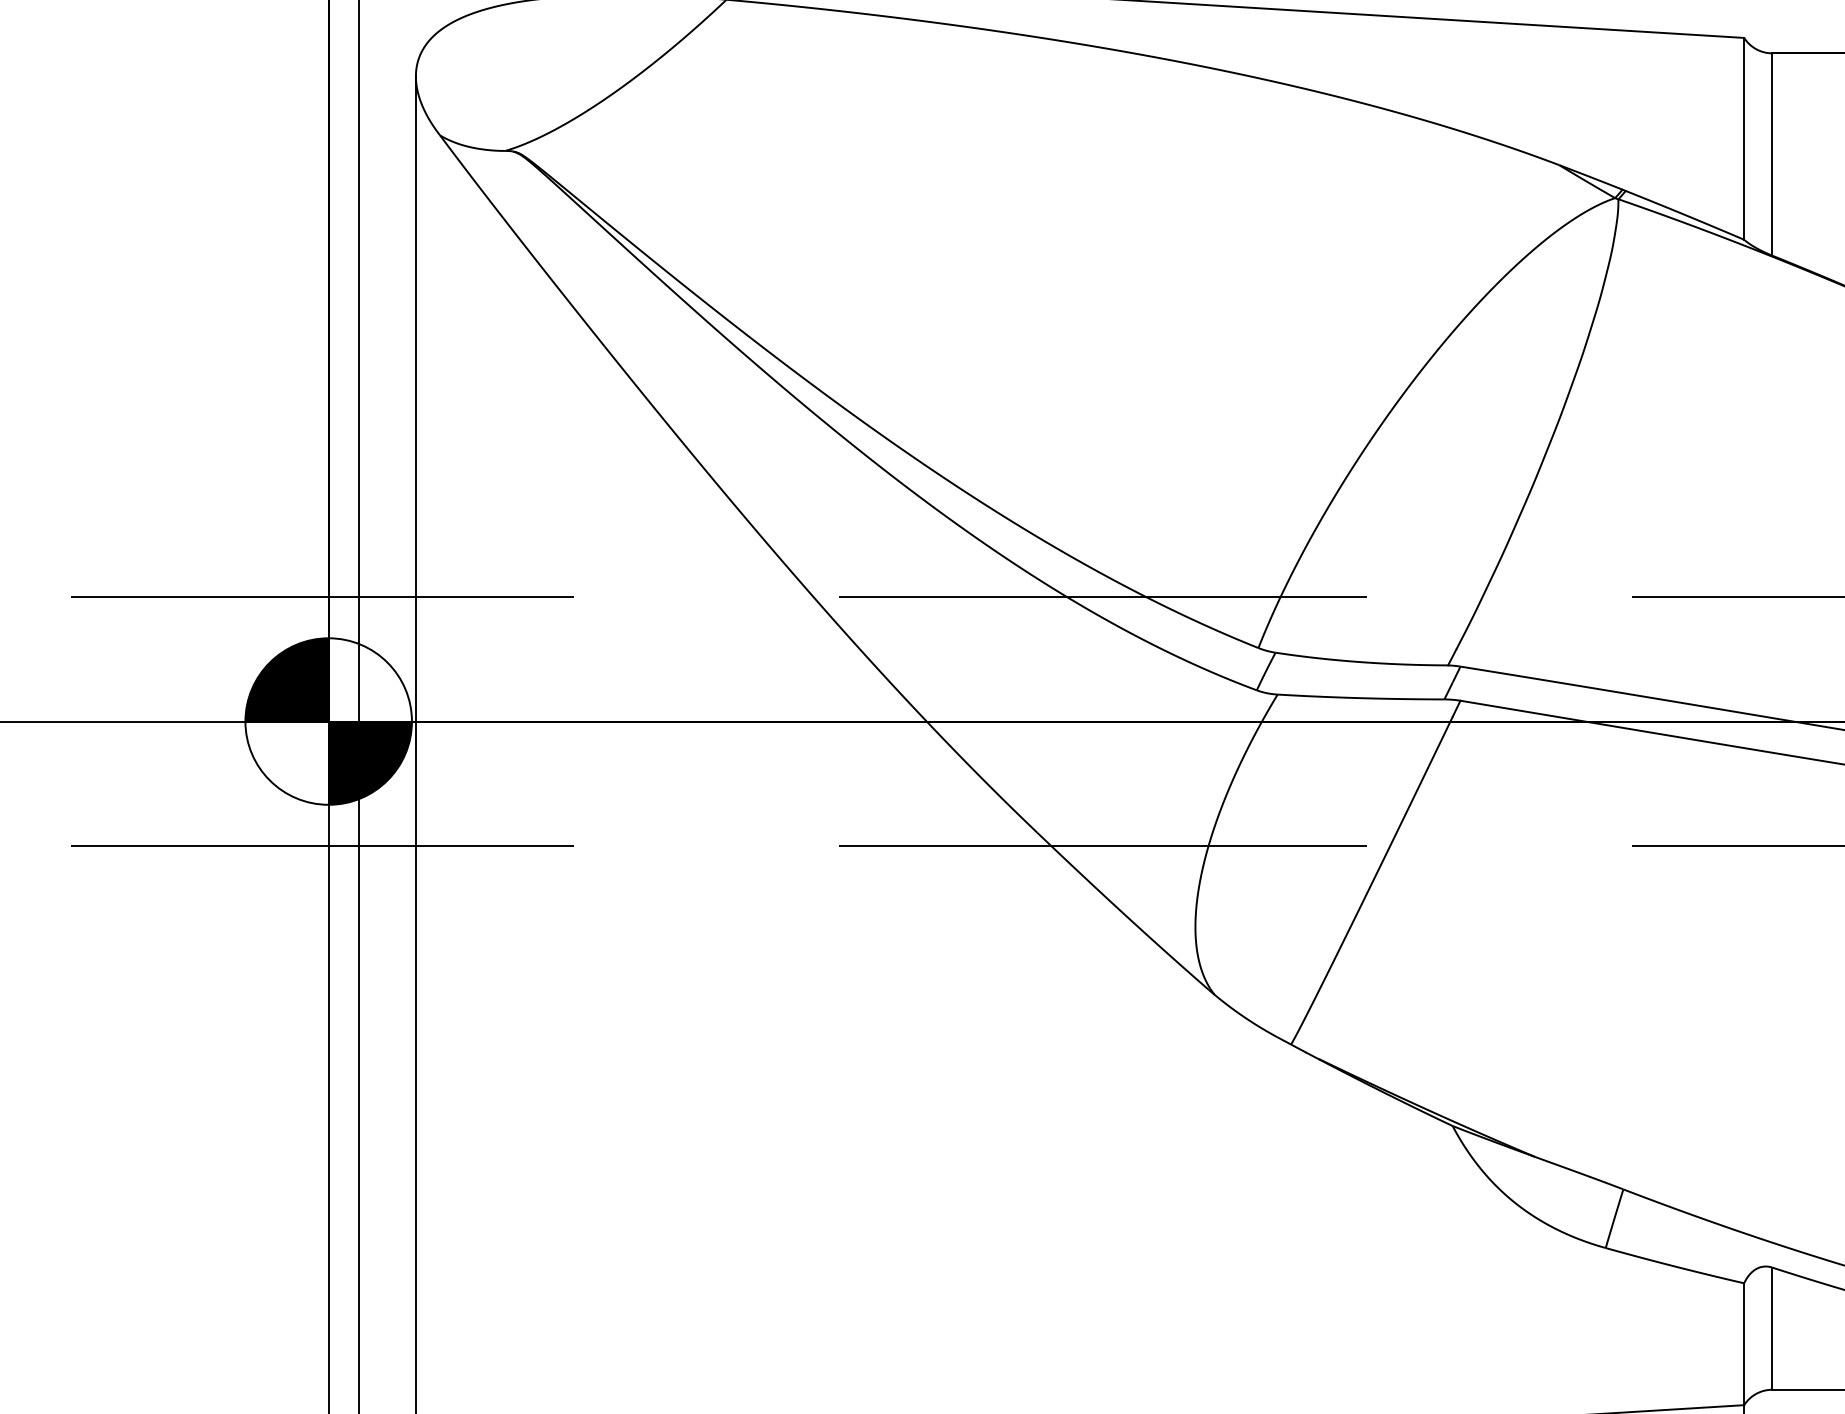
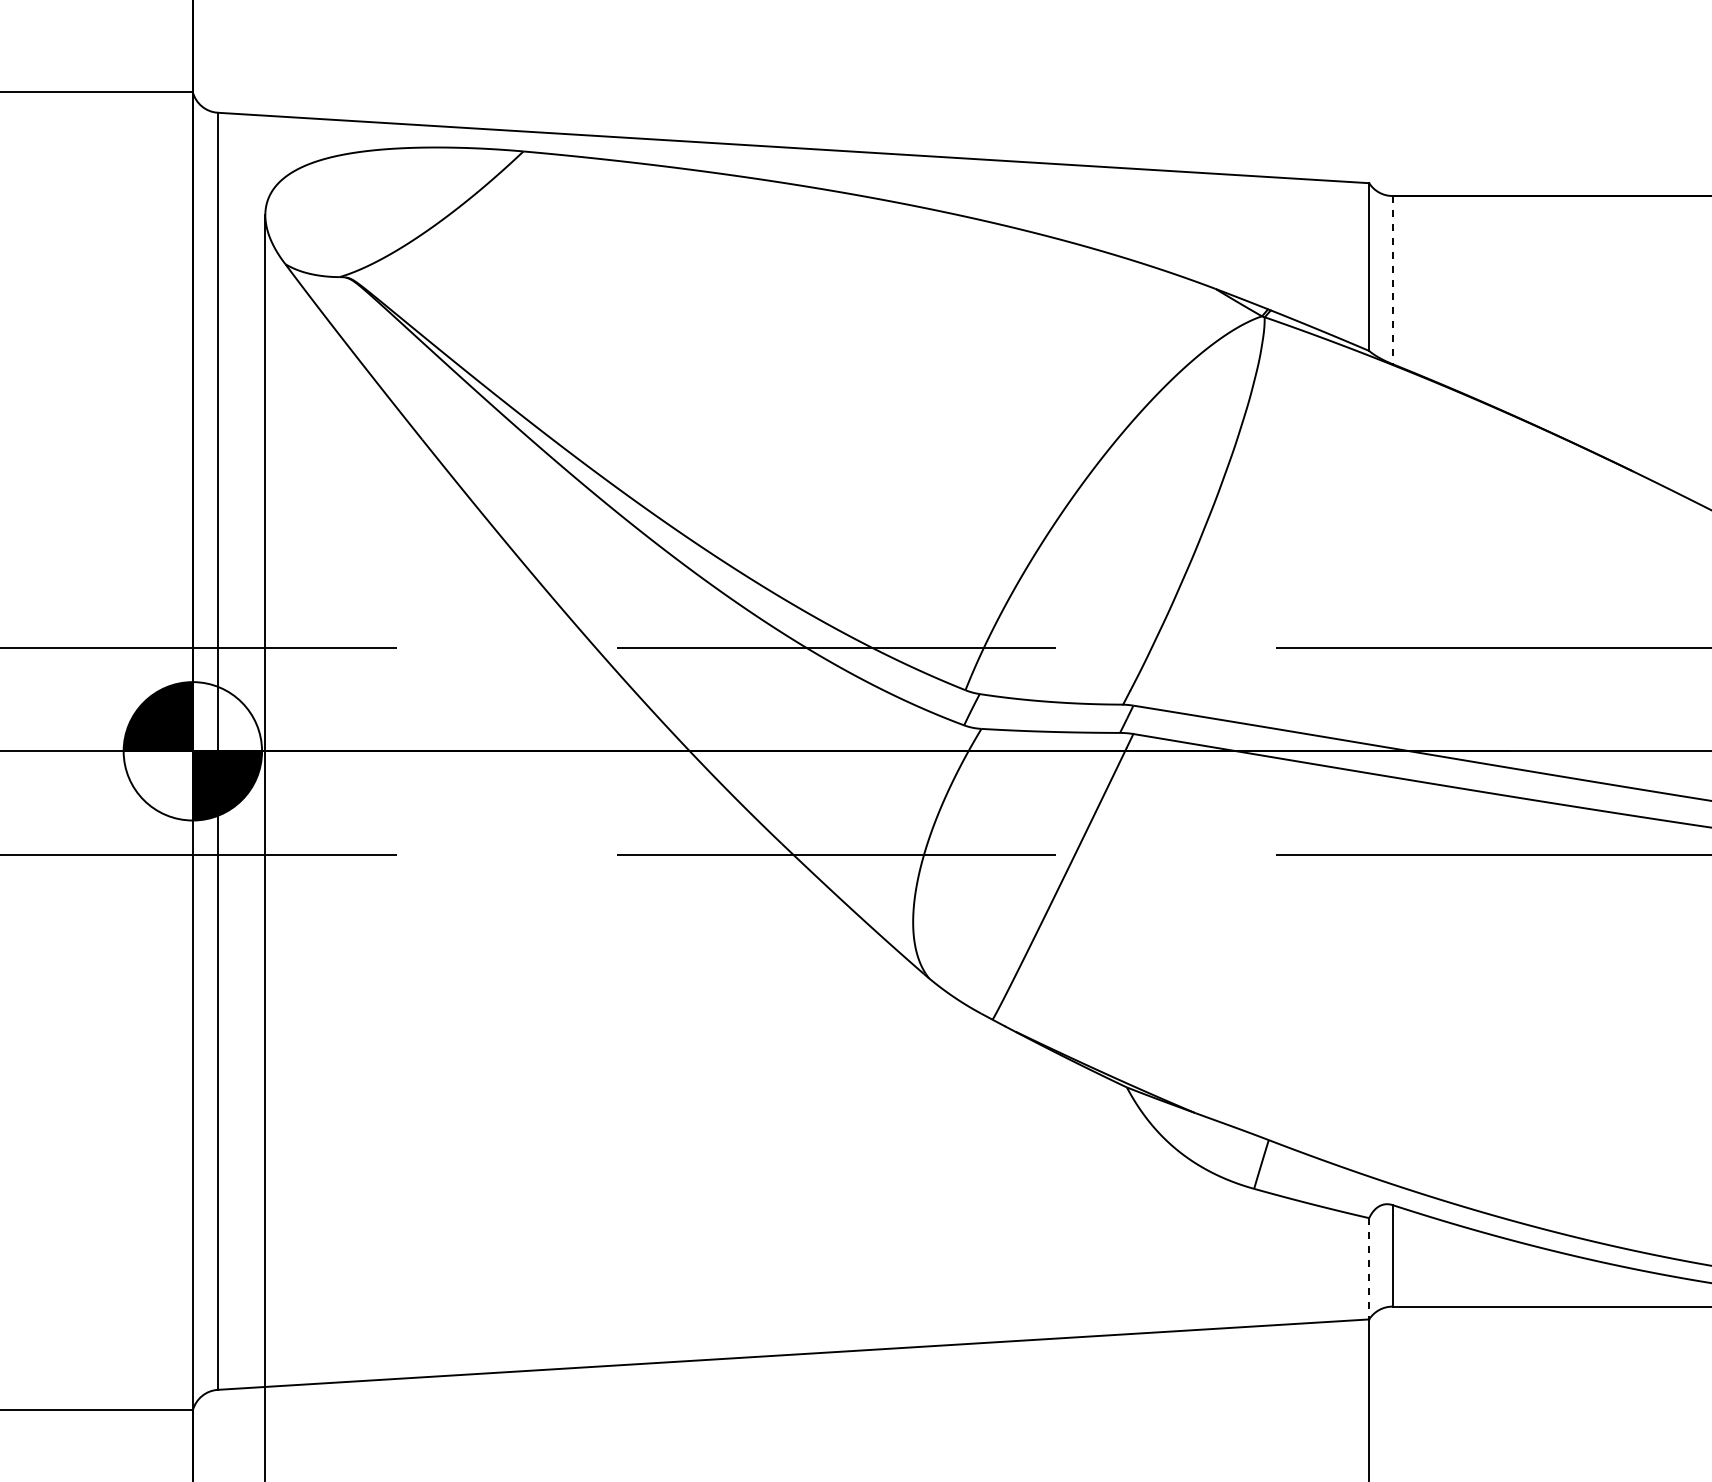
line: (1772, 155) -> (1392, 280), solid -> dashed
line: (1744, 1343) -> (1369, 1268), solid -> dashed

